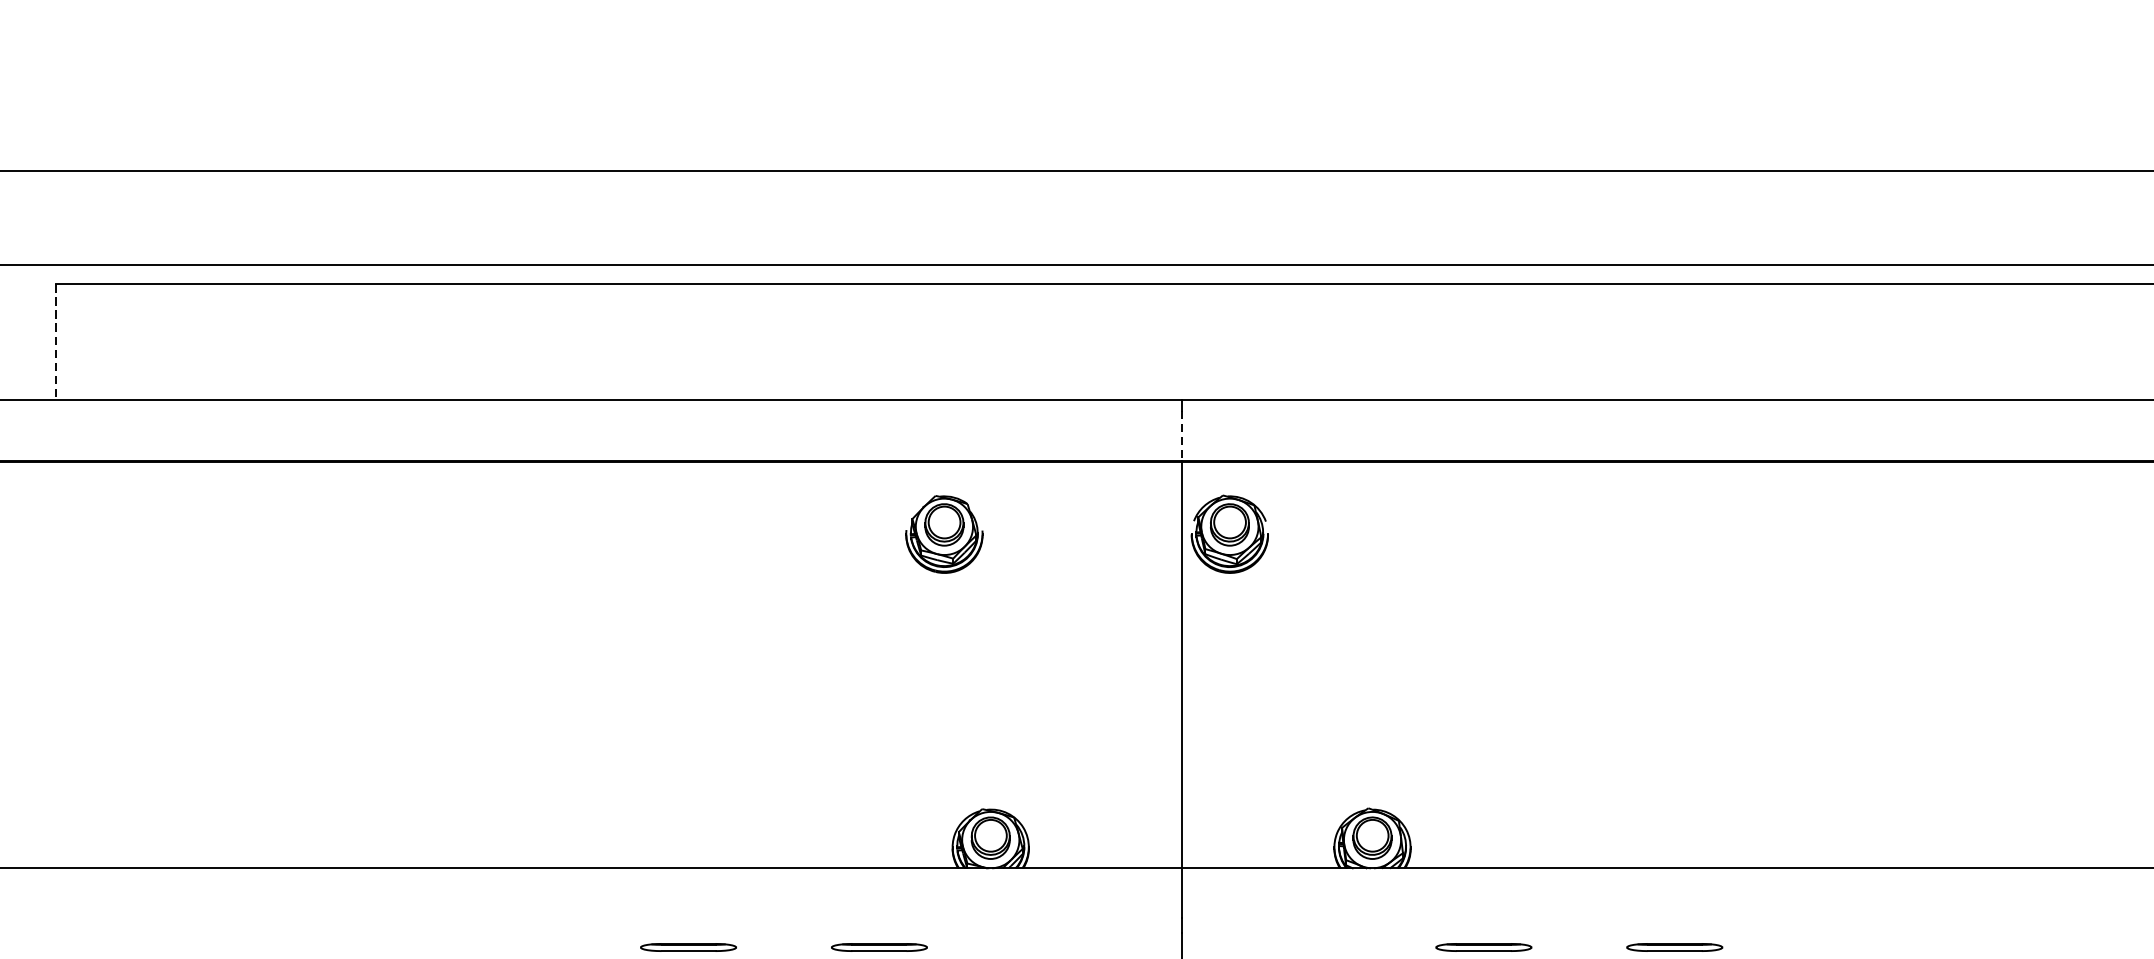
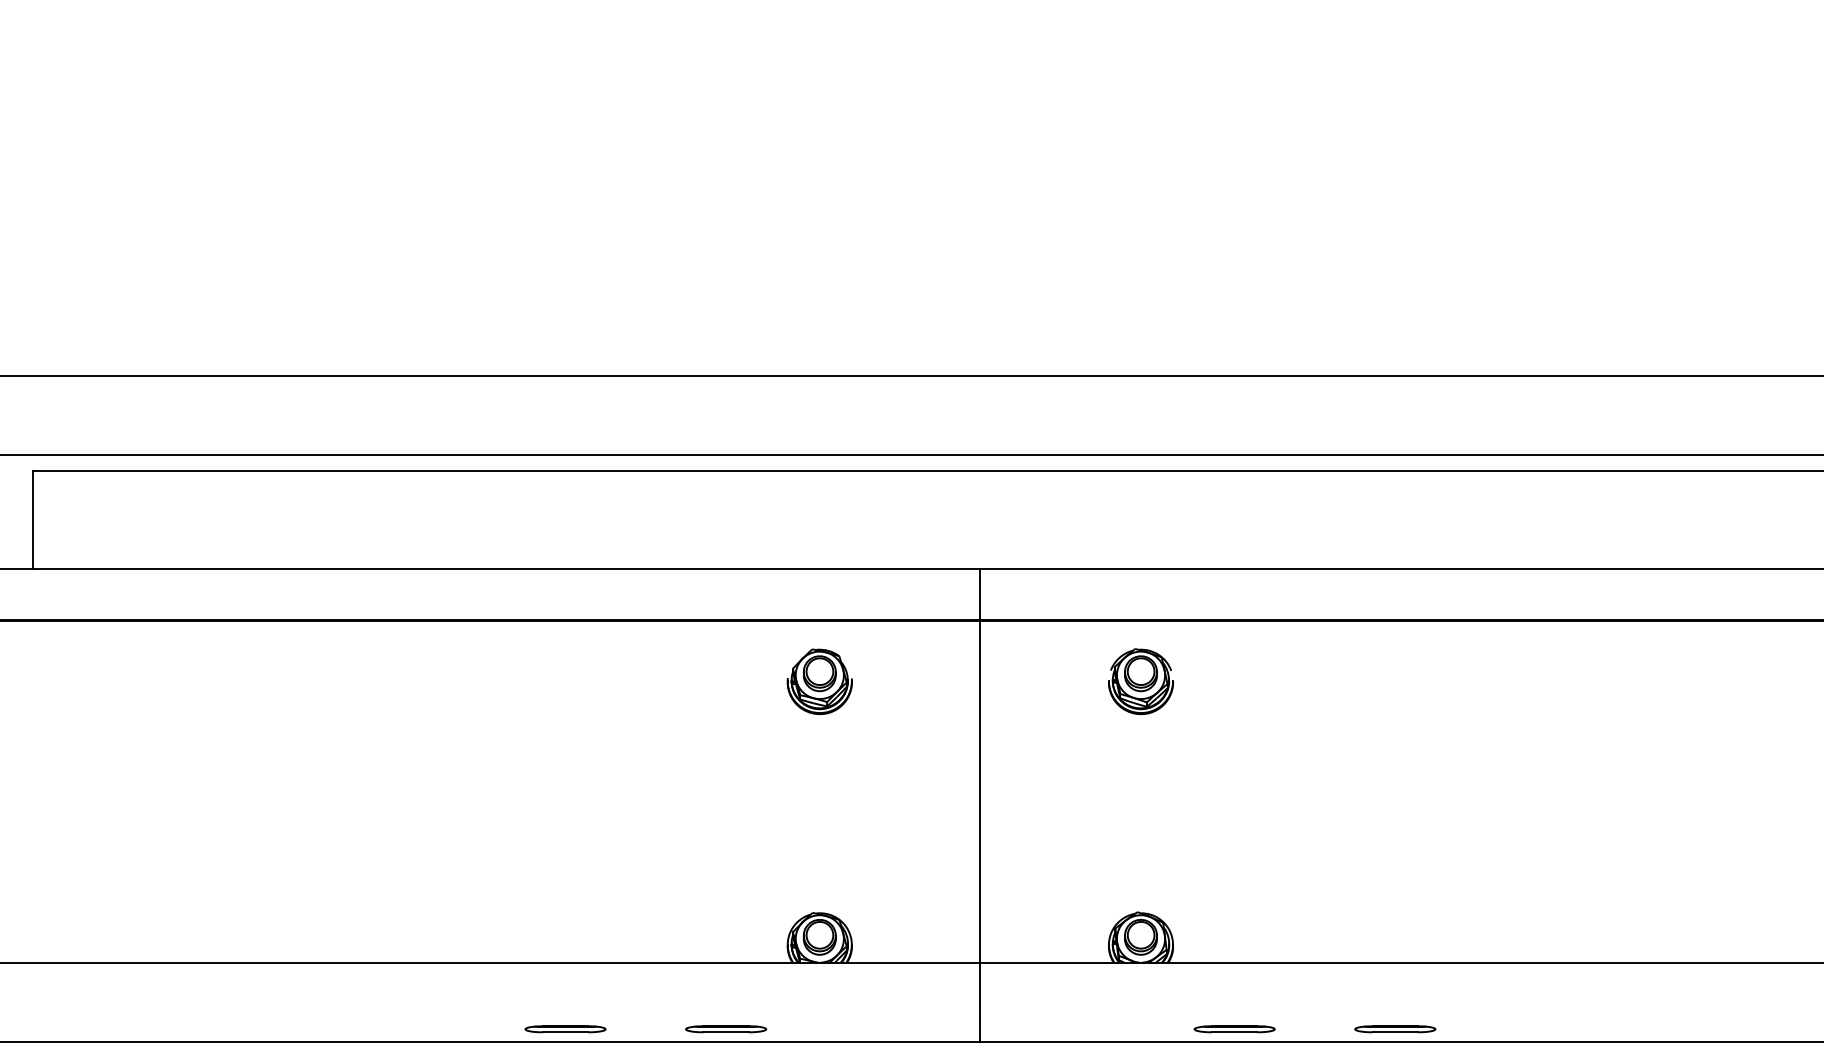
line: (56, 342) -> (33, 520), dashed -> solid
line: (1181, 436) -> (980, 599), dashed -> solid
part: (944, 534) -> (819, 681), moved
part: (1229, 534) -> (1140, 681), moved

